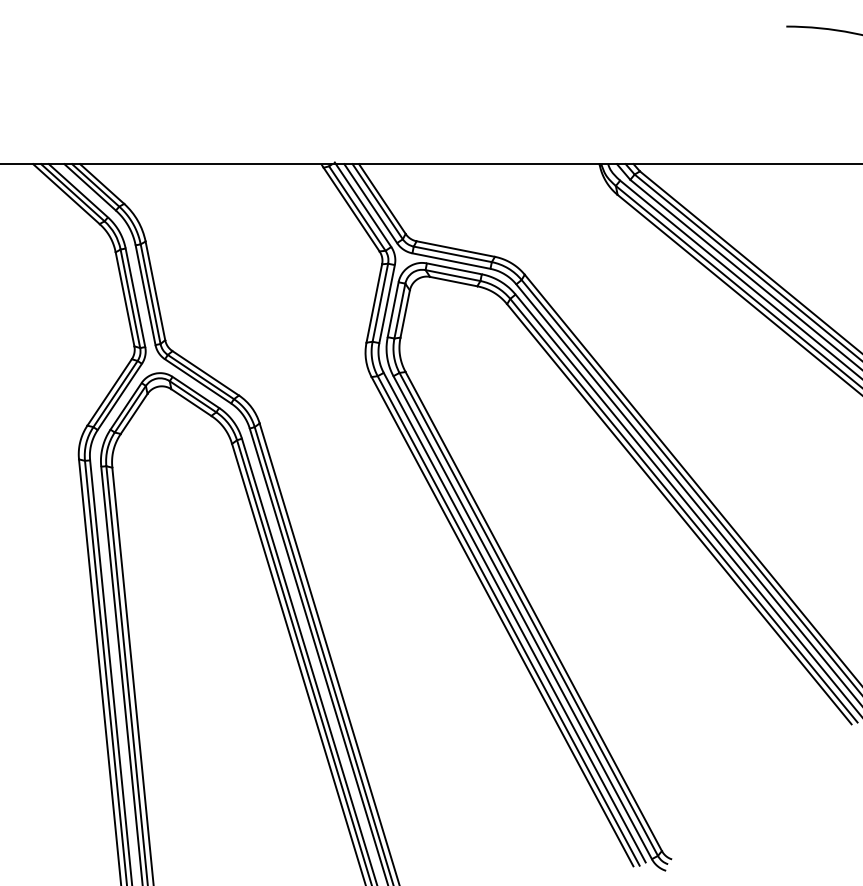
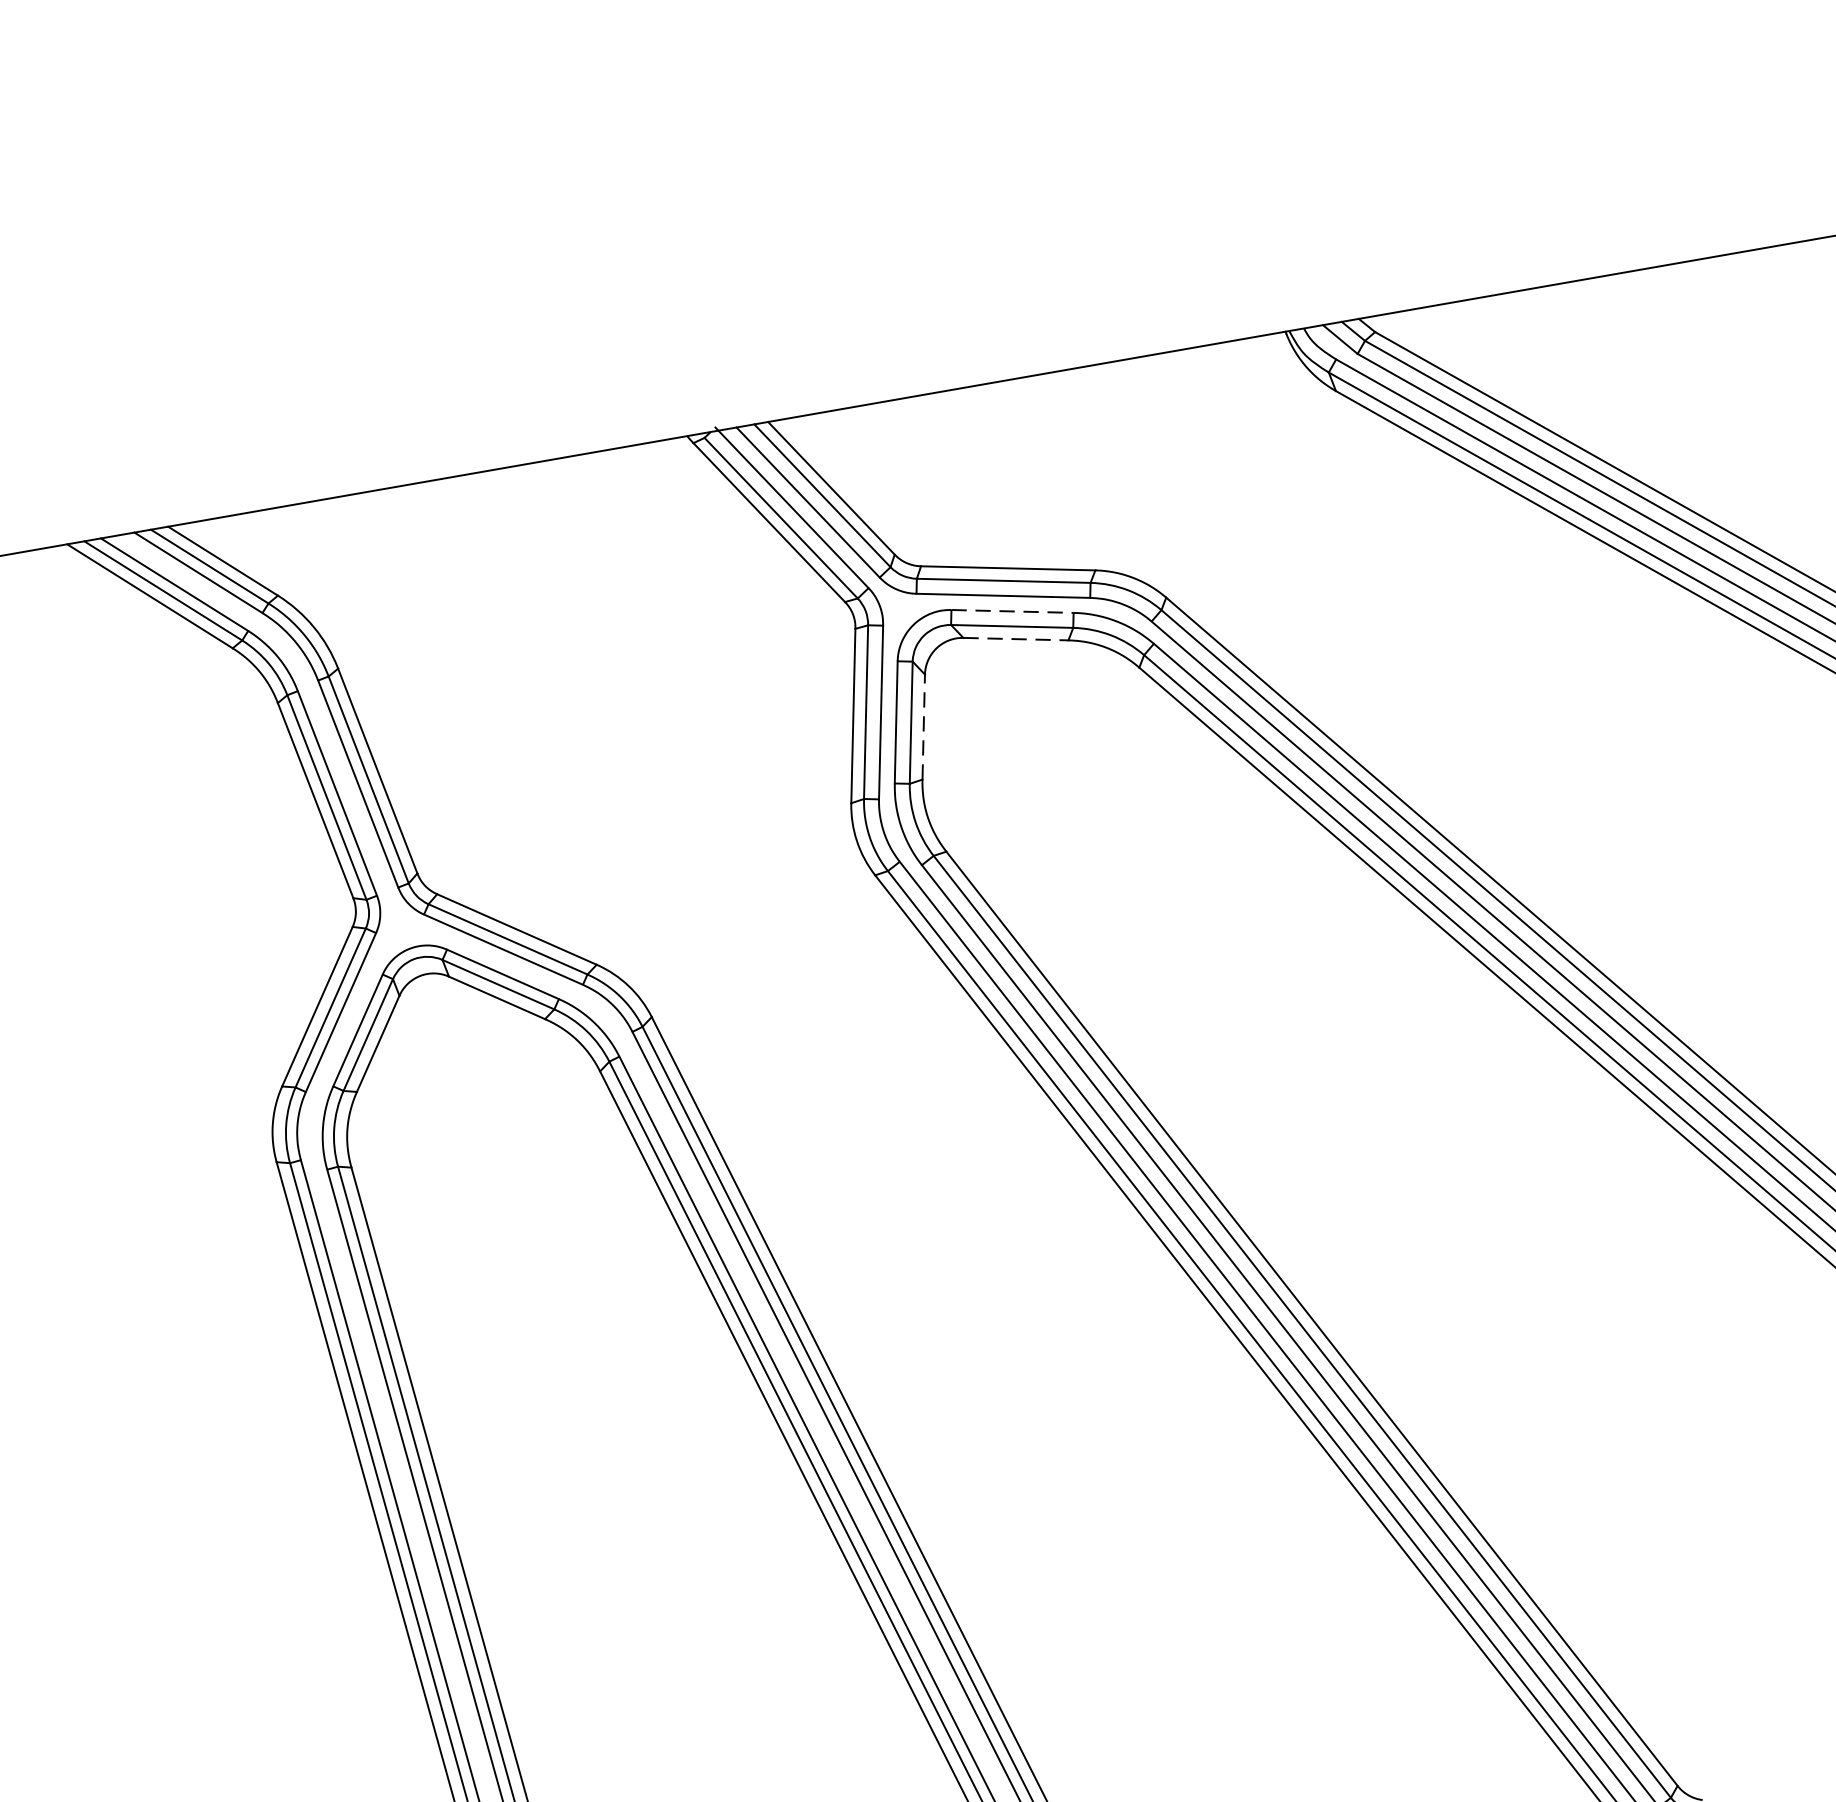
line: (454, 268) -> (1012, 610), solid -> dashed
line: (454, 281) -> (1017, 638), solid -> dashed
line: (405, 313) -> (924, 725), solid -> dashed

